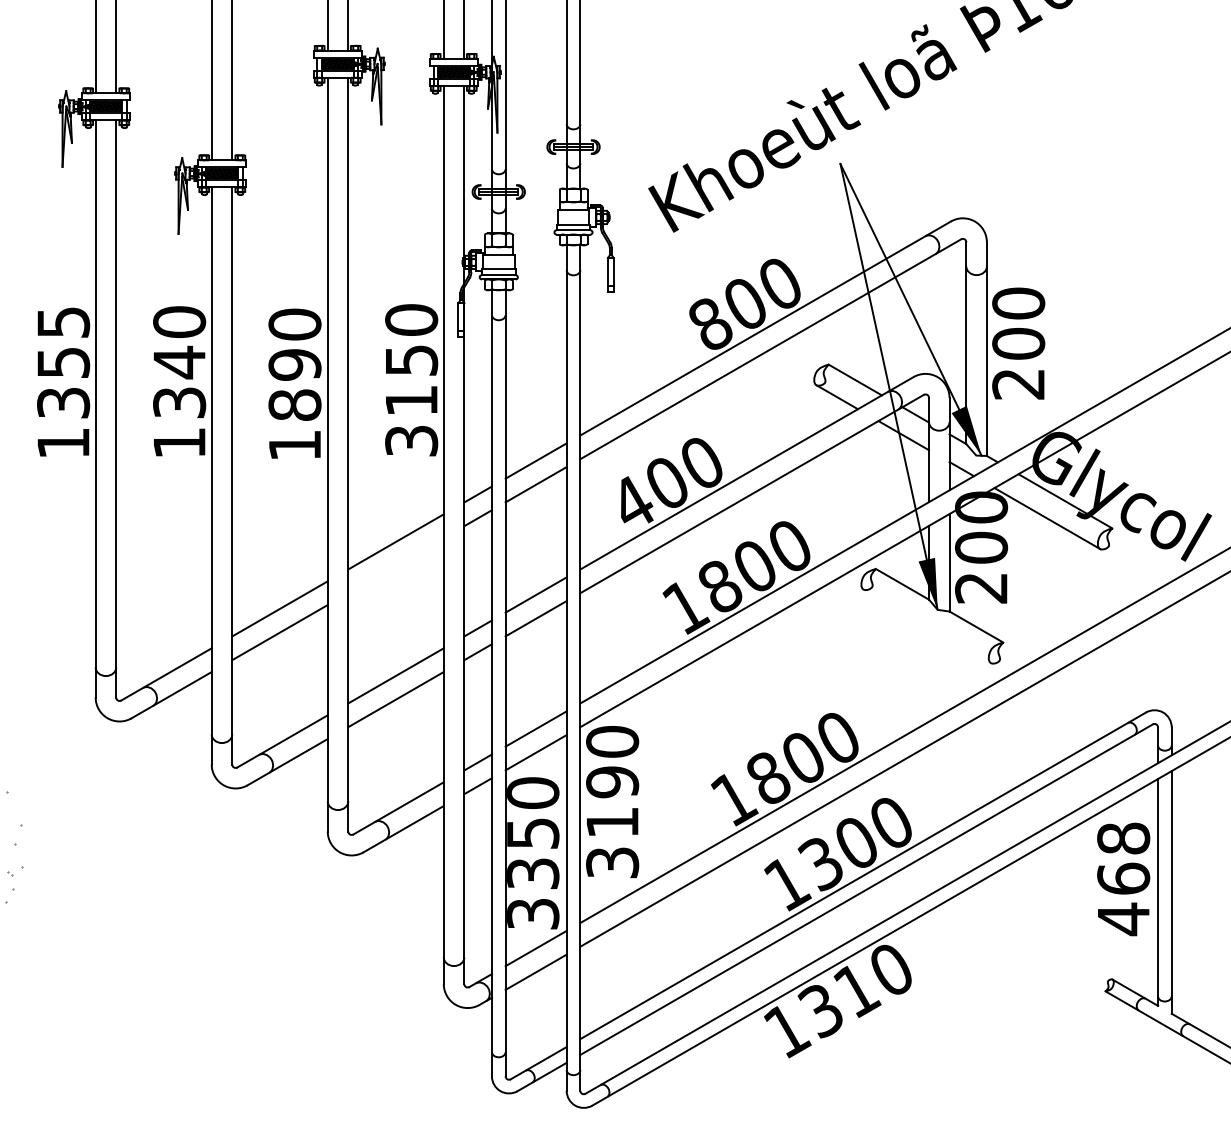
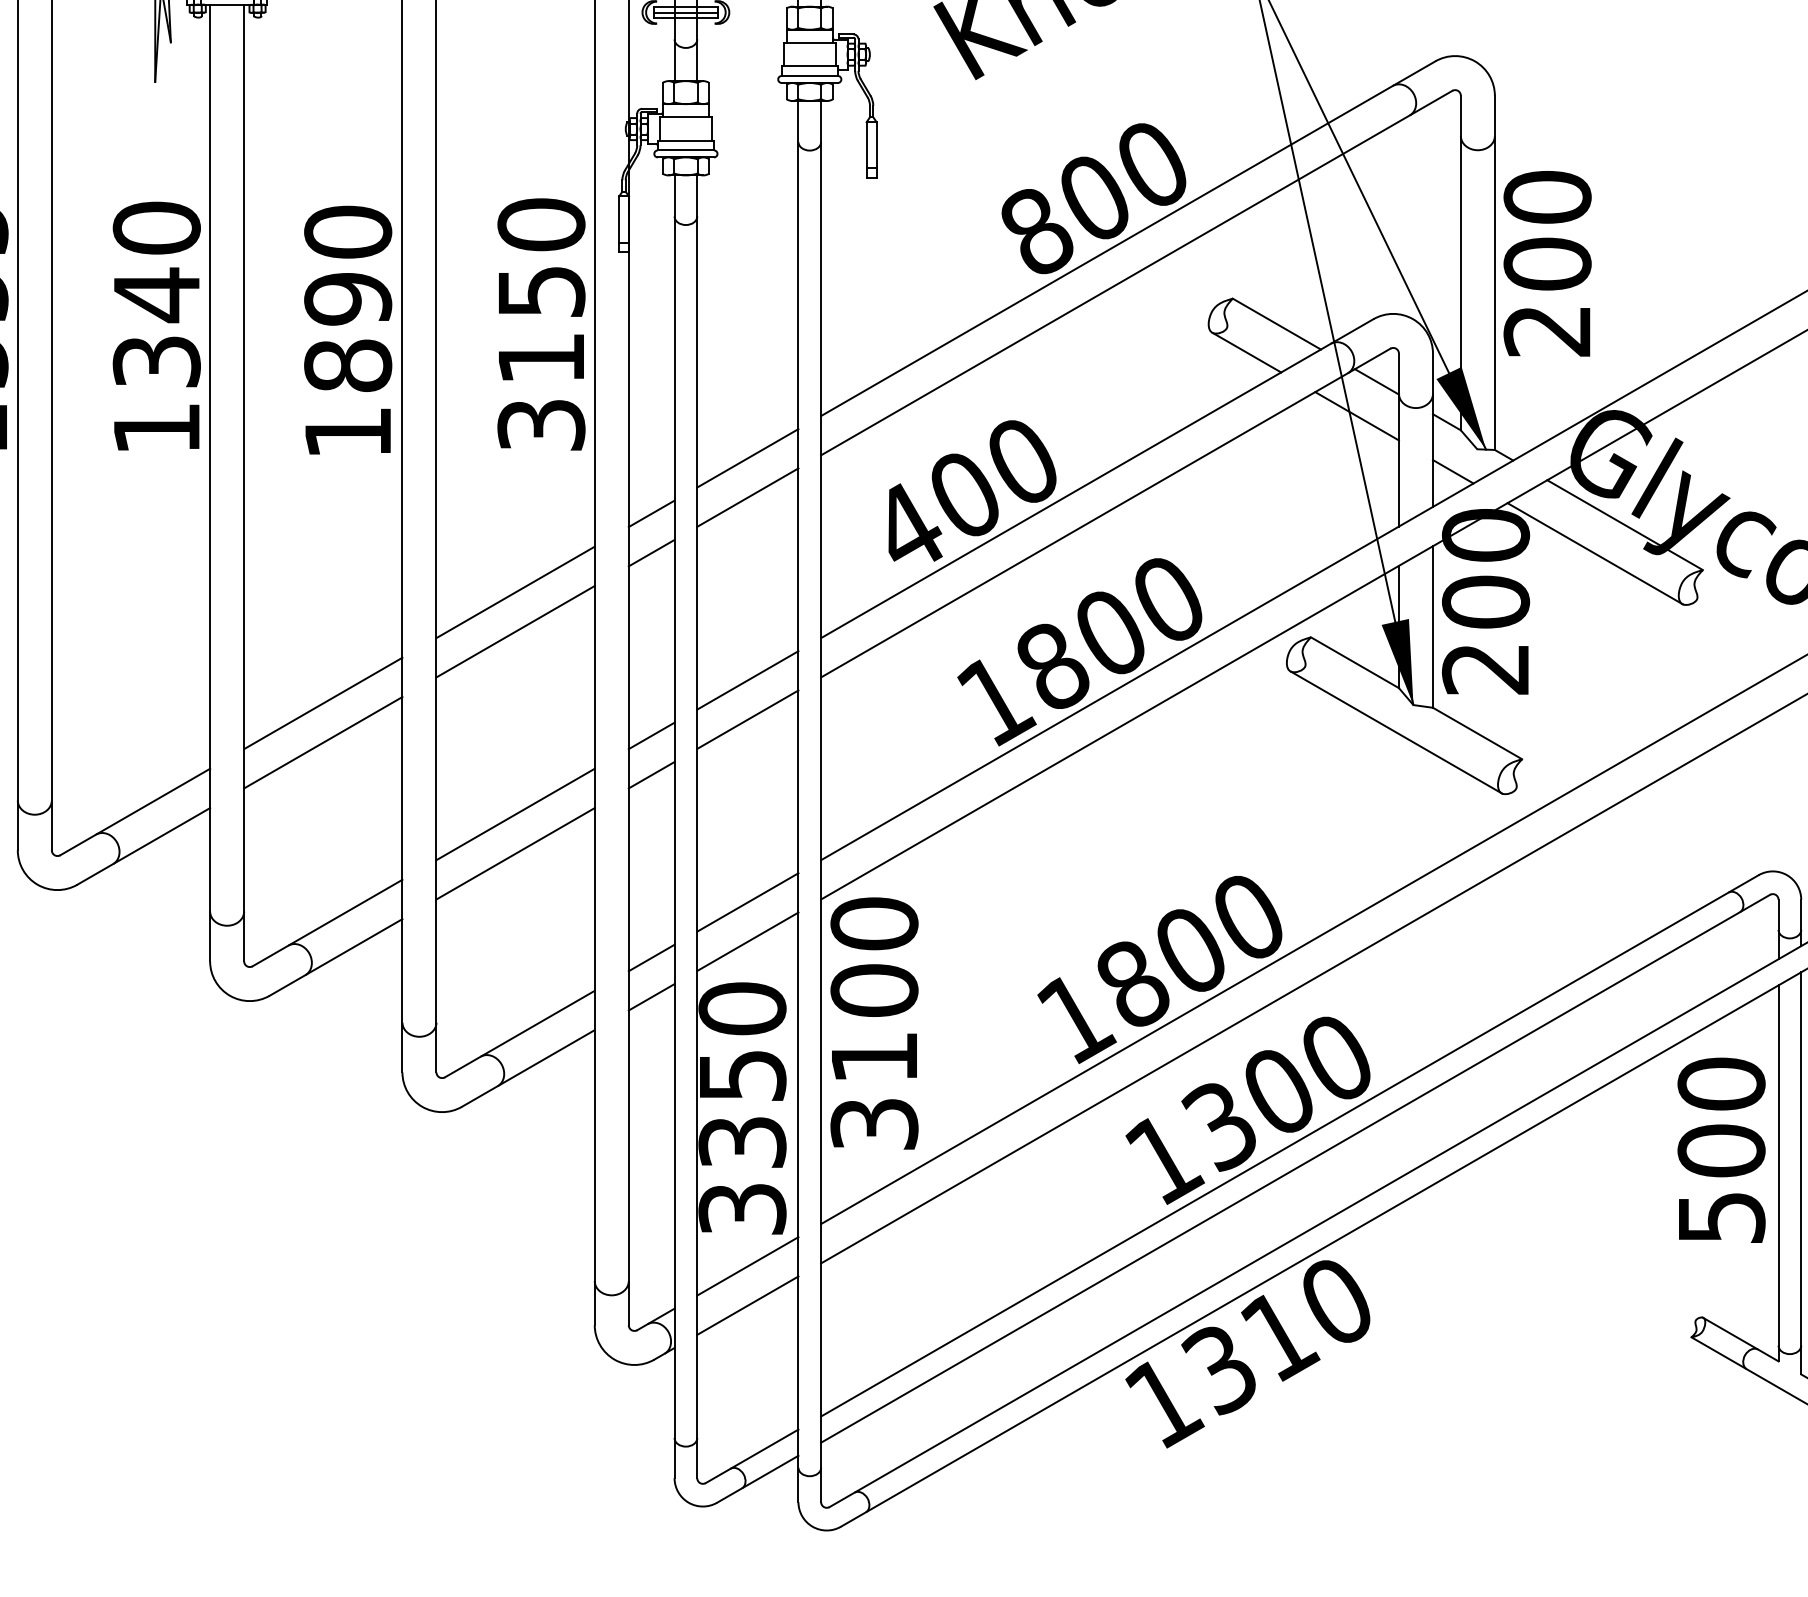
line: (395, 565) -> (514, 631), added
line: (927, 626) -> (1396, 732), added
text: (612, 782) -> (874, 991), 3190 -> 3100
text: (1123, 879) -> (1721, 1151), 468 -> 500

